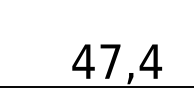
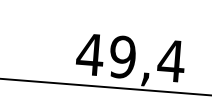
text: (110, 61) -> (122, 57), 47,4 -> 49,4

